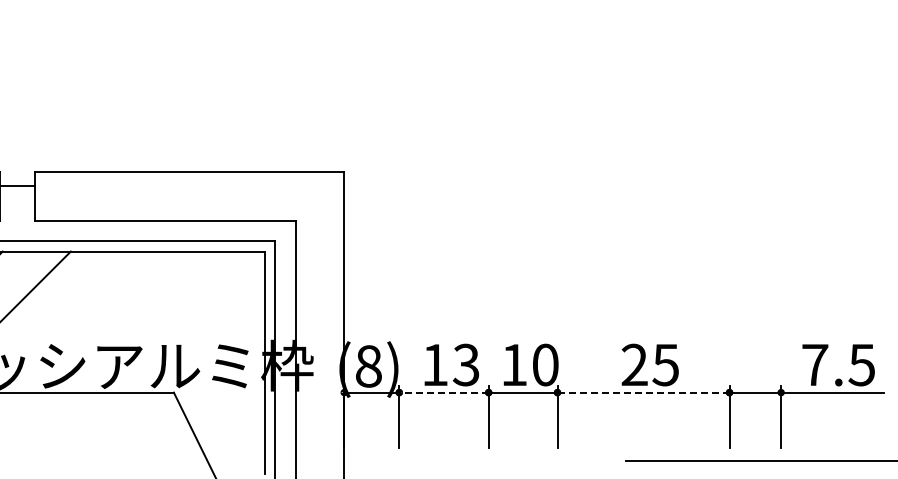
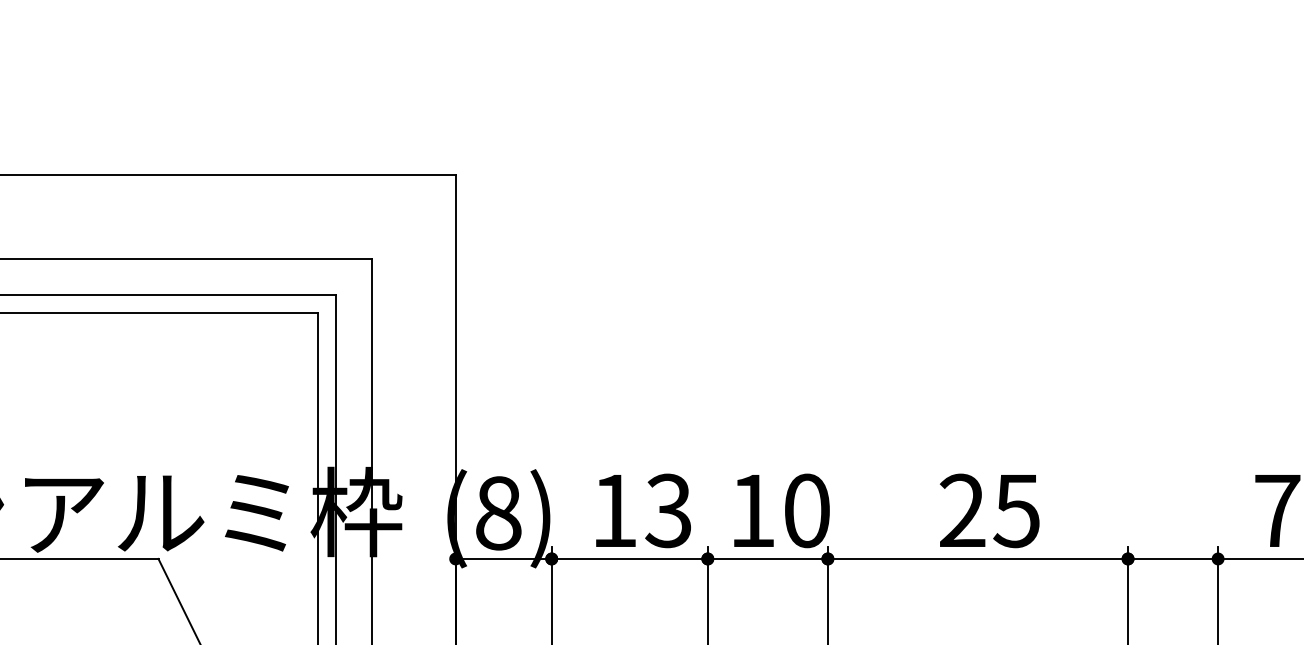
line: (443, 392) -> (628, 558), dashed -> solid
line: (643, 392) -> (977, 558), dashed -> solid

